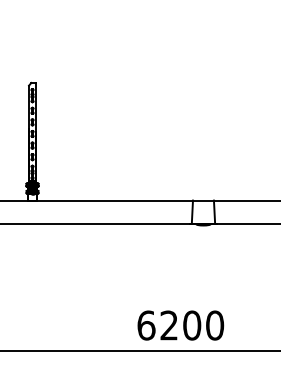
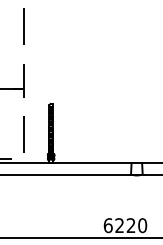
text: (190, 325) -> (130, 225), 6200 -> 6220

